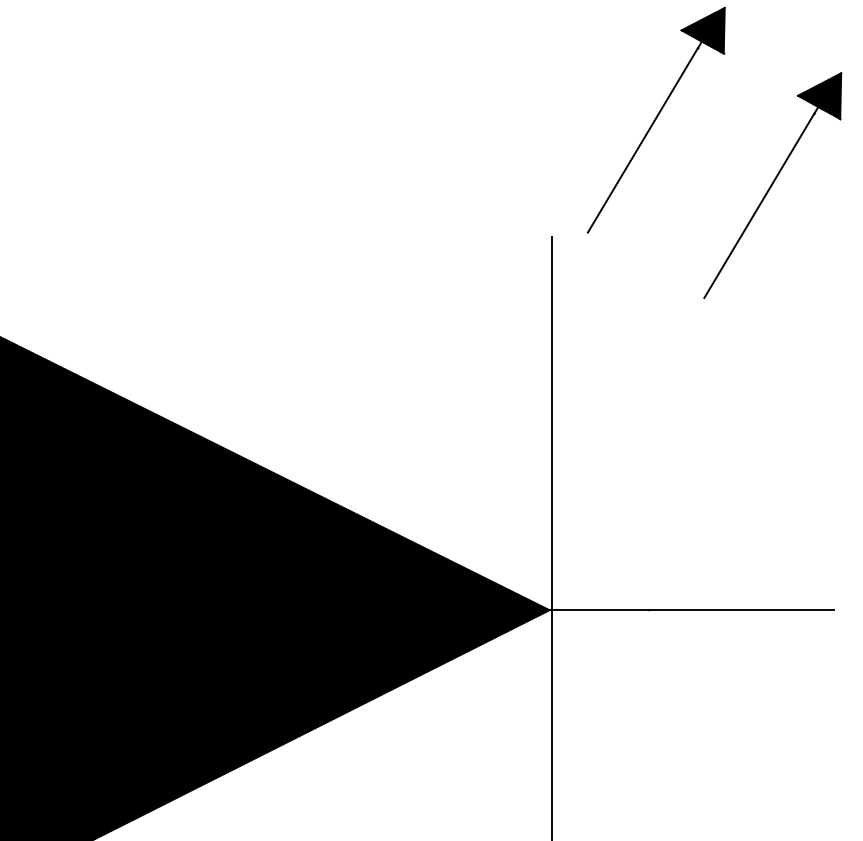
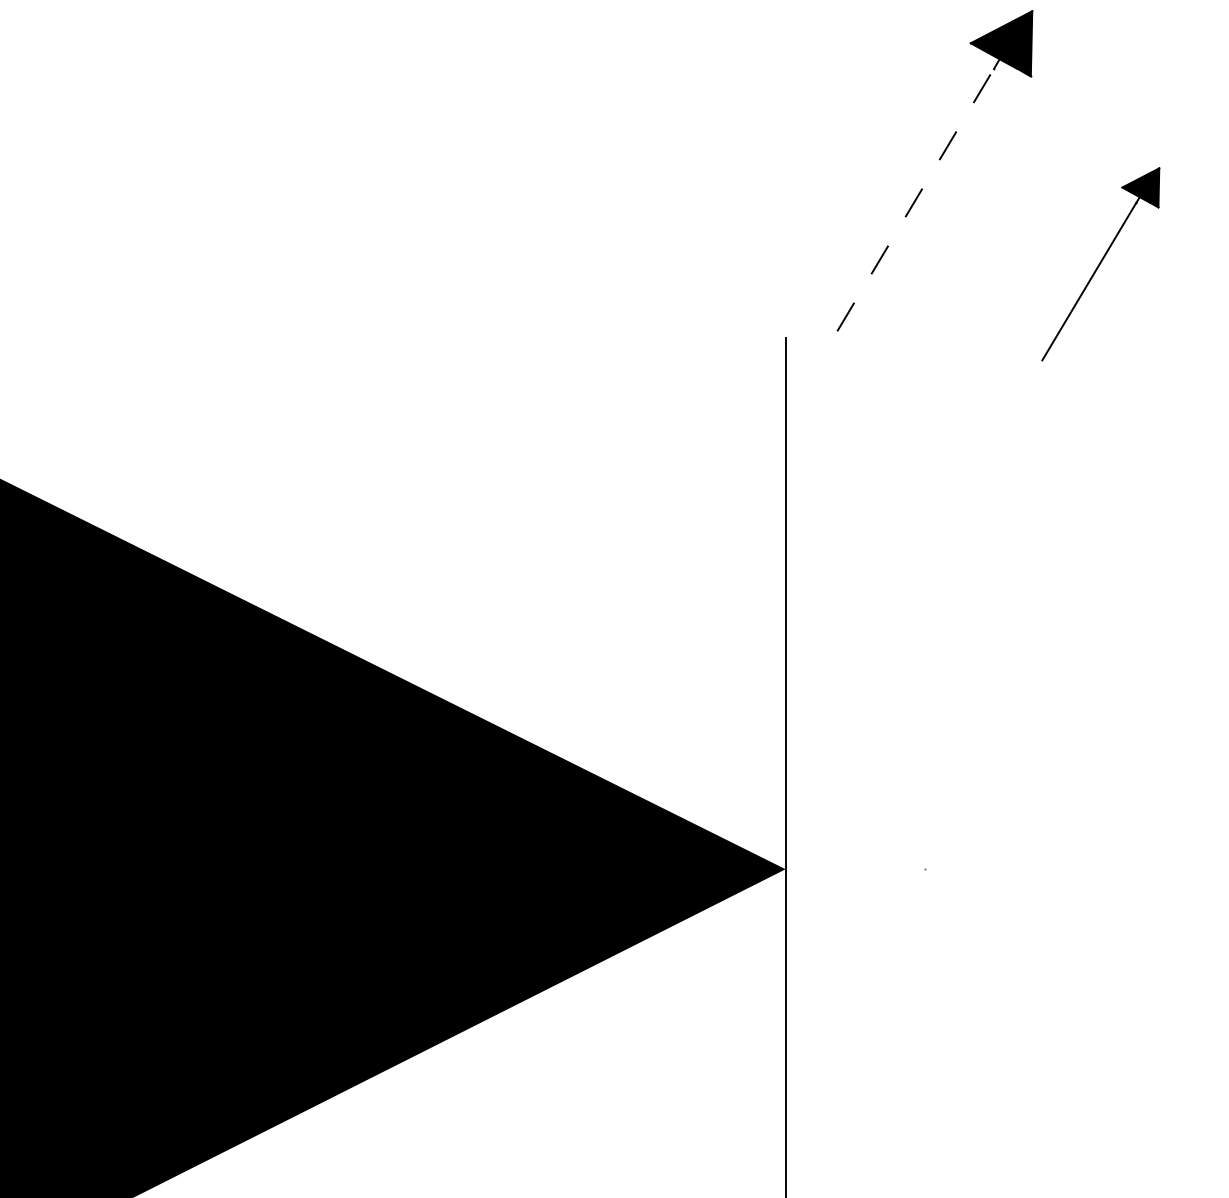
line: (643, 140) -> (916, 200), solid -> dashed
part: (772, 185) -> (1100, 264), size x0.6
line: (686, 610) -> (977, 869), removed

